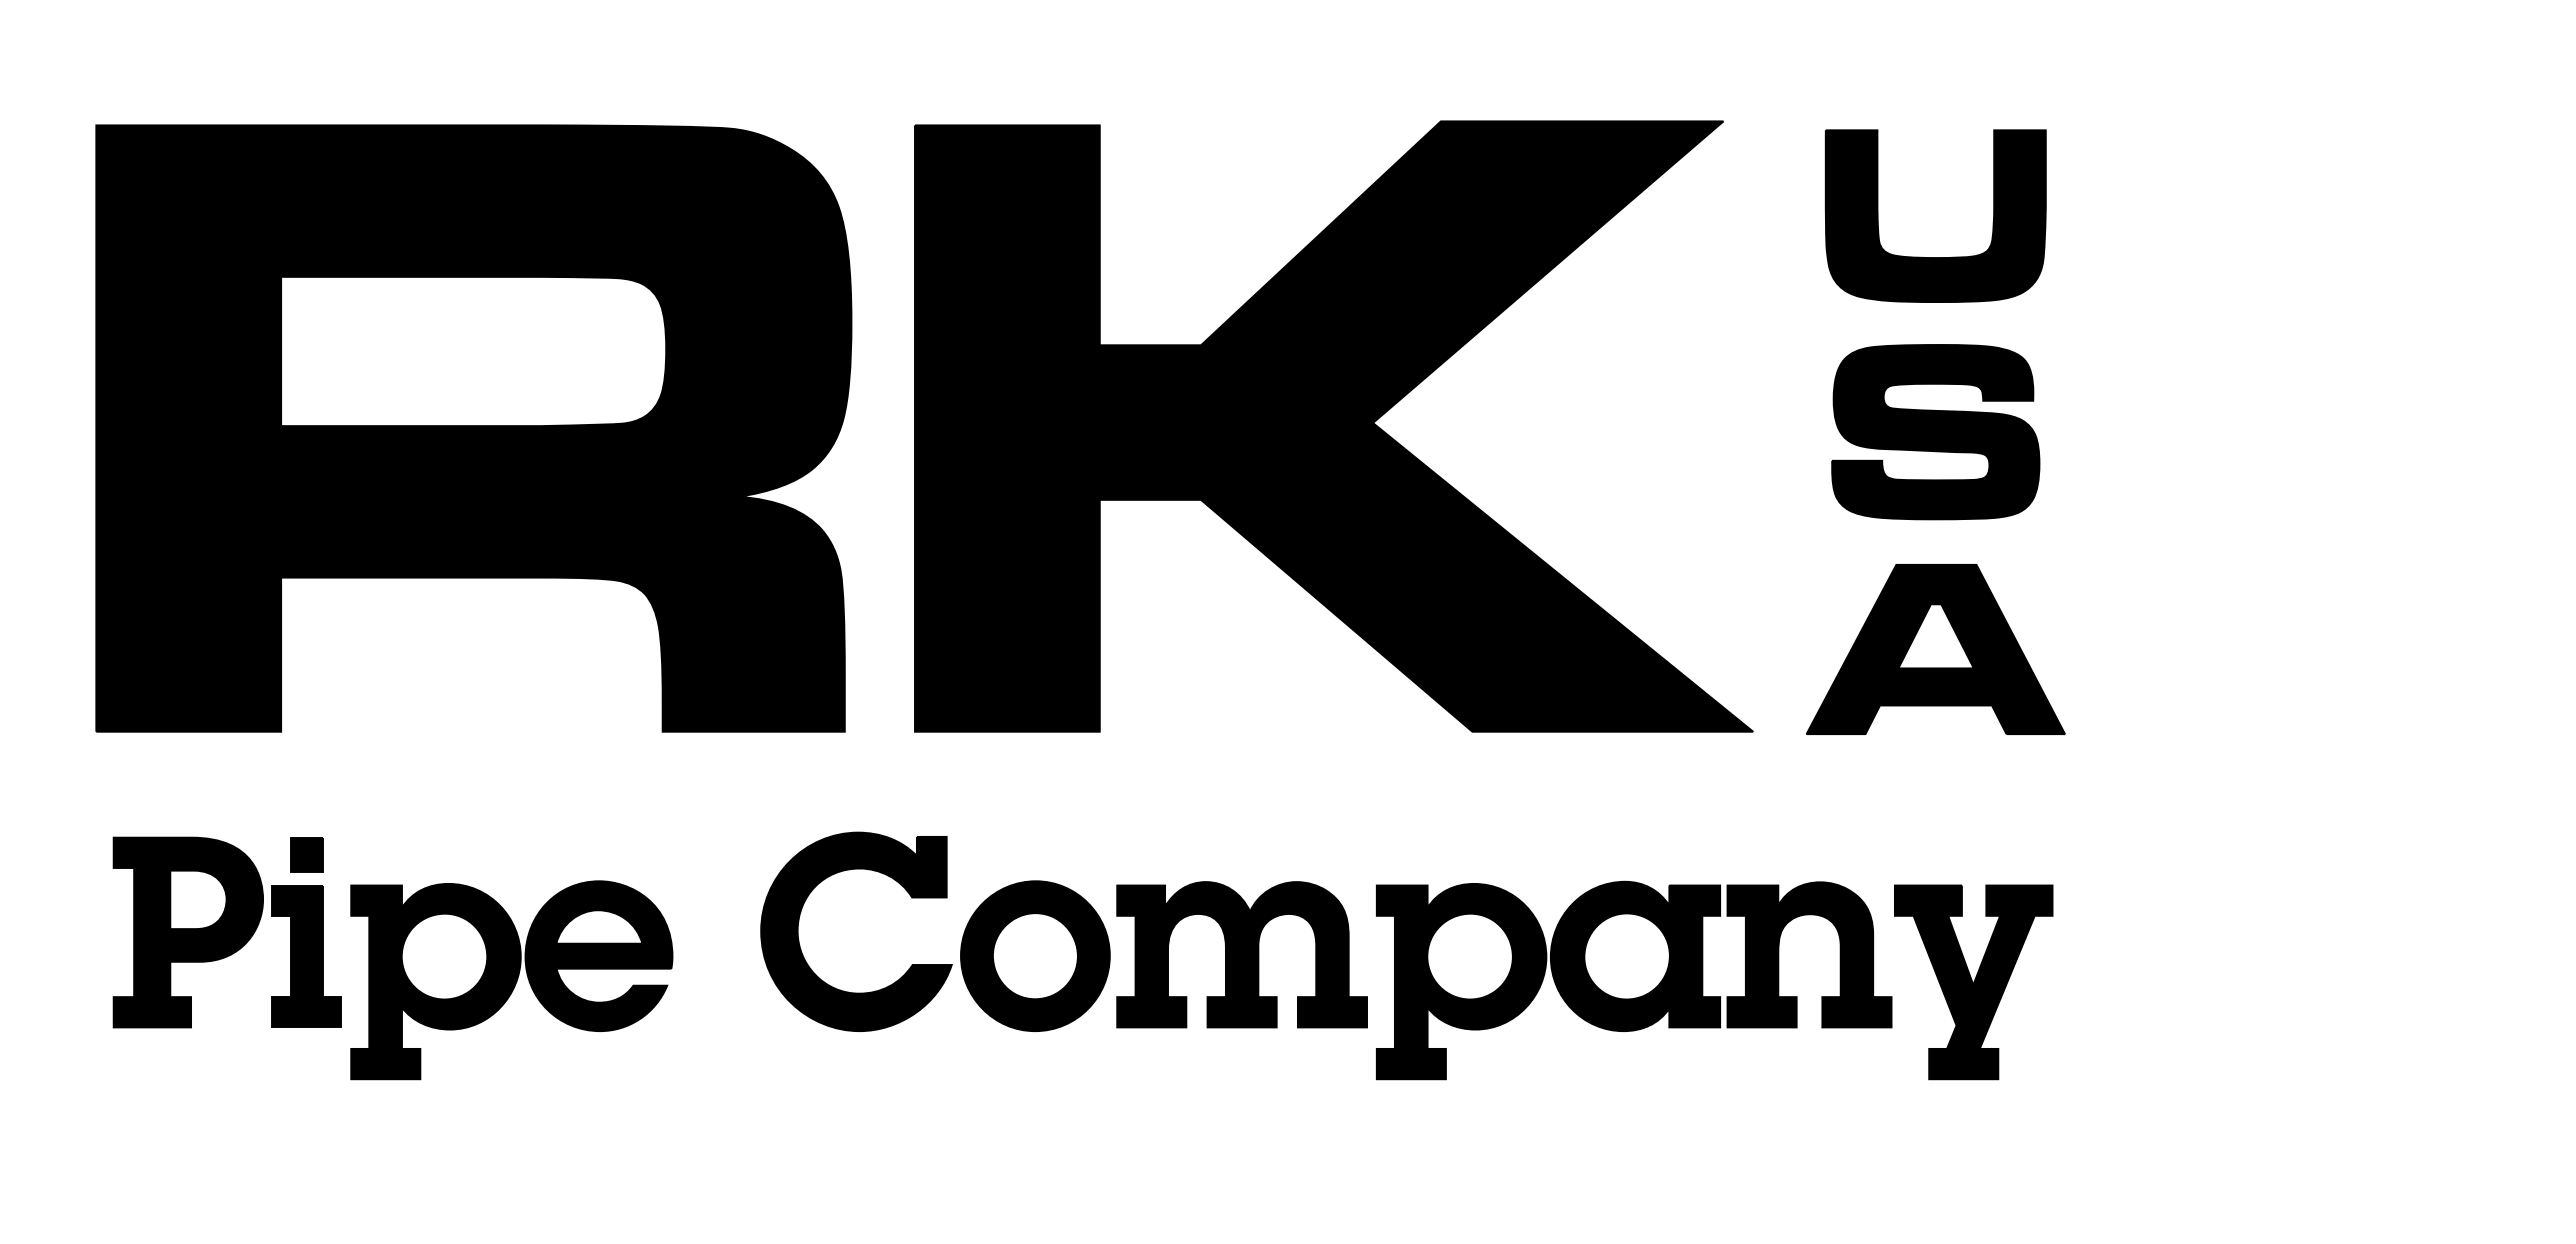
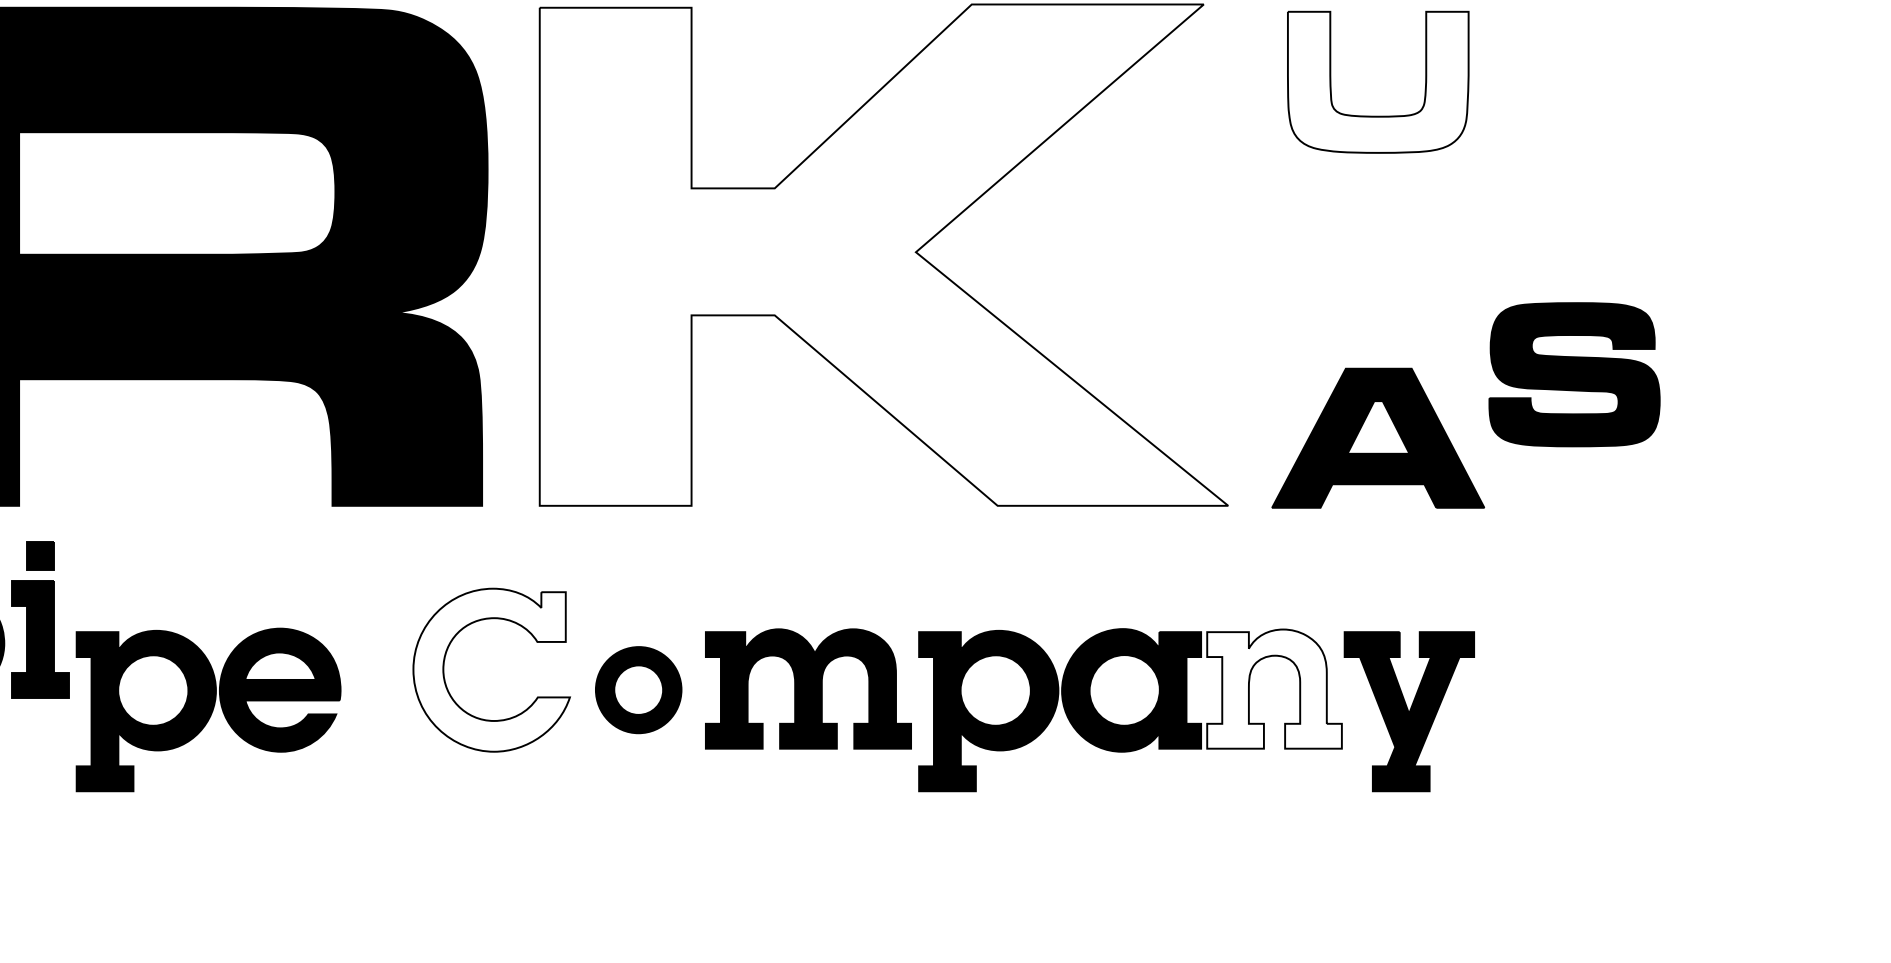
fill: (1935, 216) -> (1378, 82), removed
fill: (1333, 426) -> (883, 255), removed
part: (1935, 432) -> (1574, 375), moved
fill: (856, 931) -> (491, 669), removed
part: (306, 932) -> (39, 619), moved
fill: (1809, 954) -> (1274, 688), removed
part: (1035, 955) -> (638, 689), size x0.7

